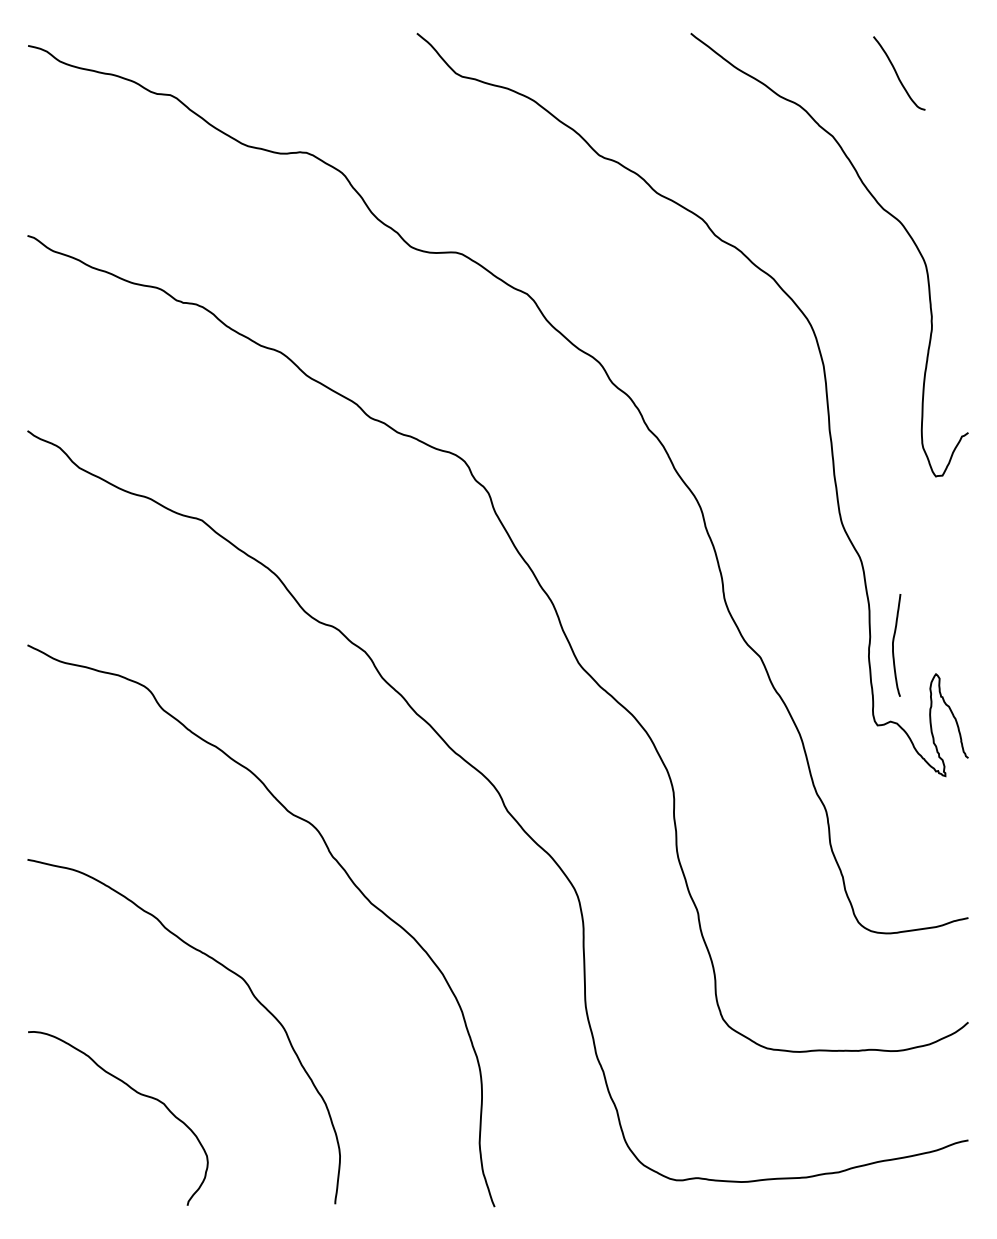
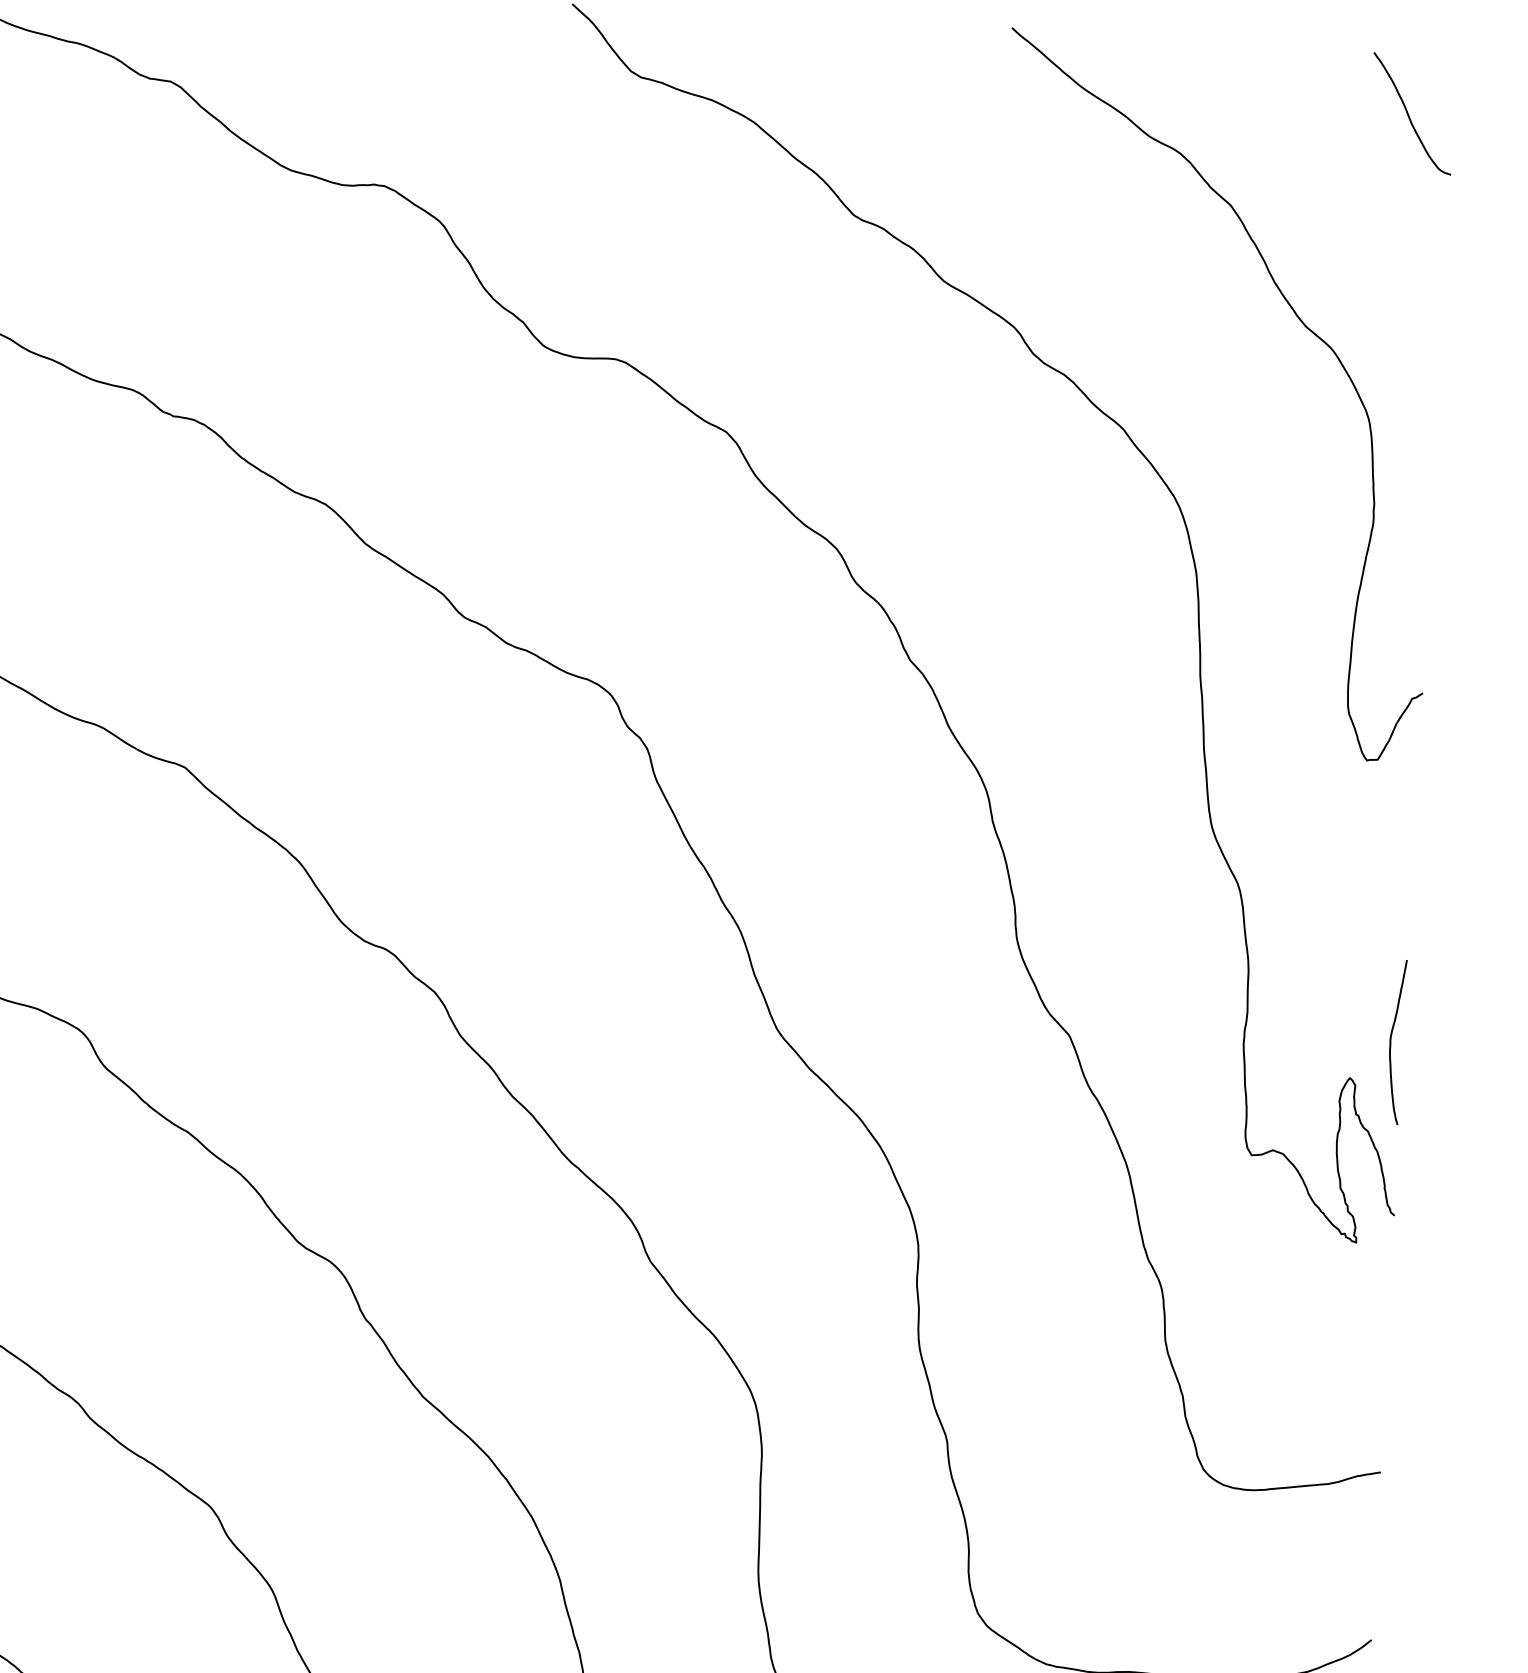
curve: (897, 73) -> (1409, 113), moved
curve: (893, 645) -> (1391, 1042), moved

